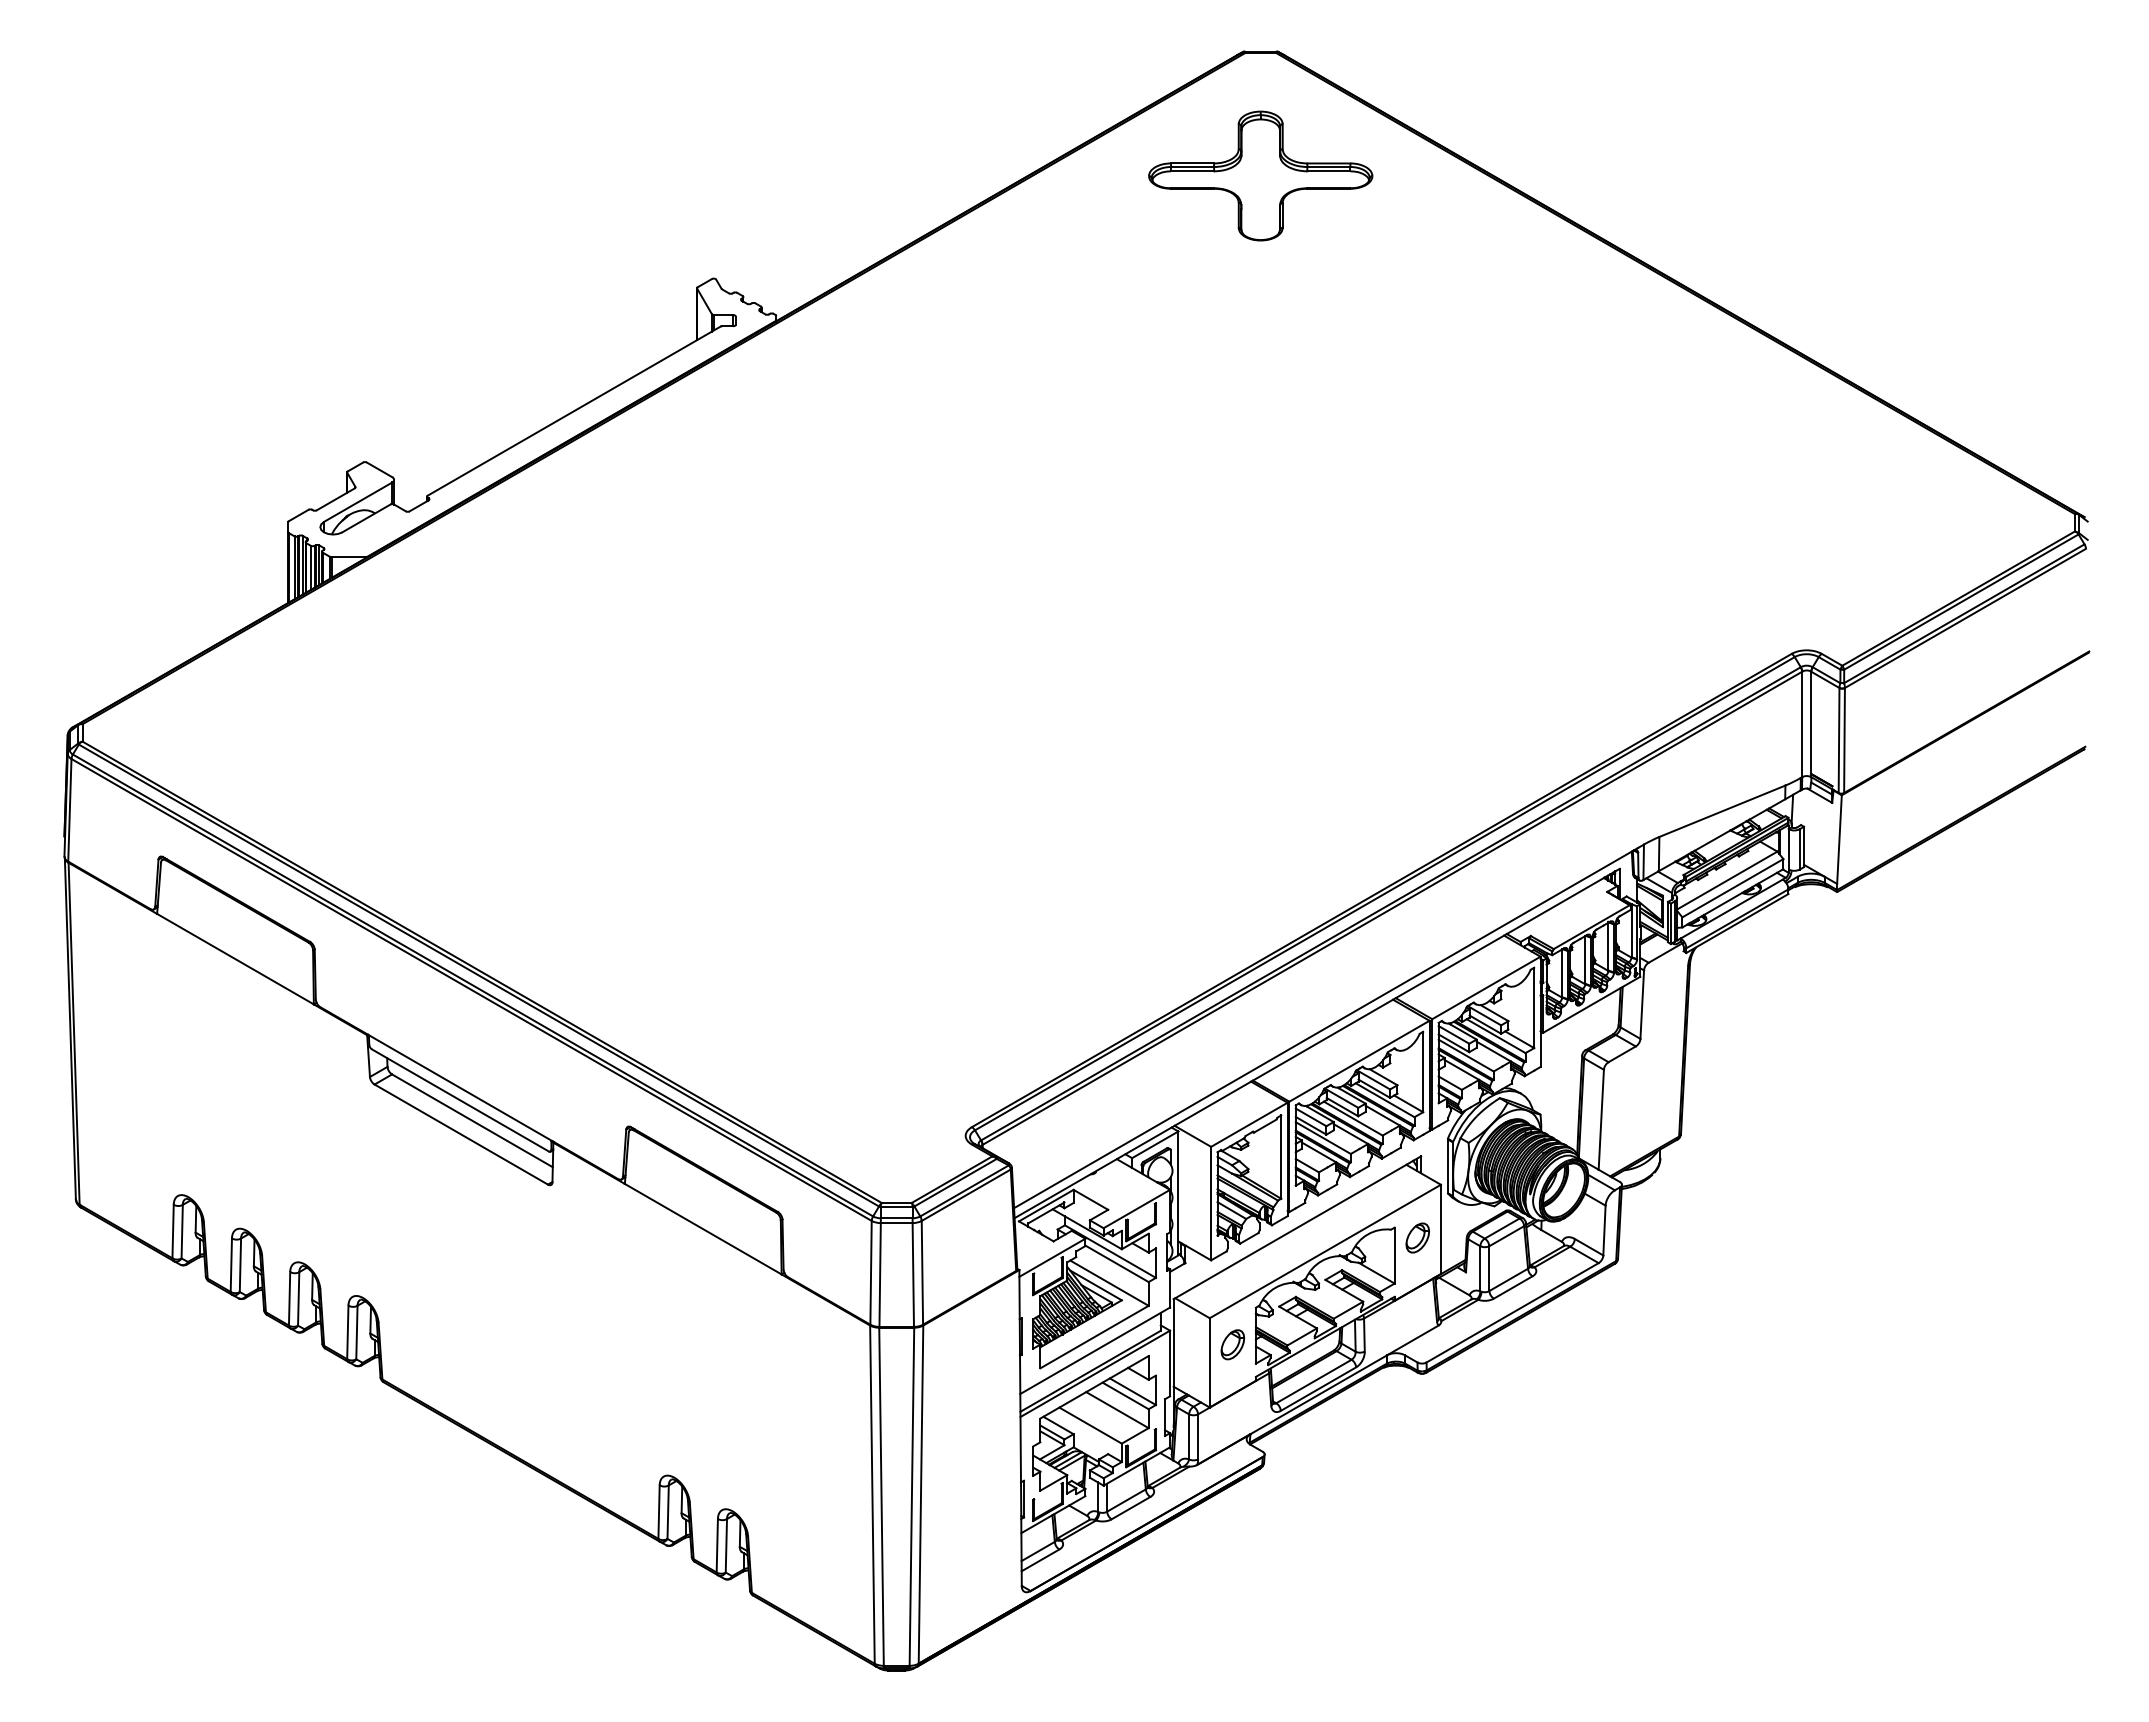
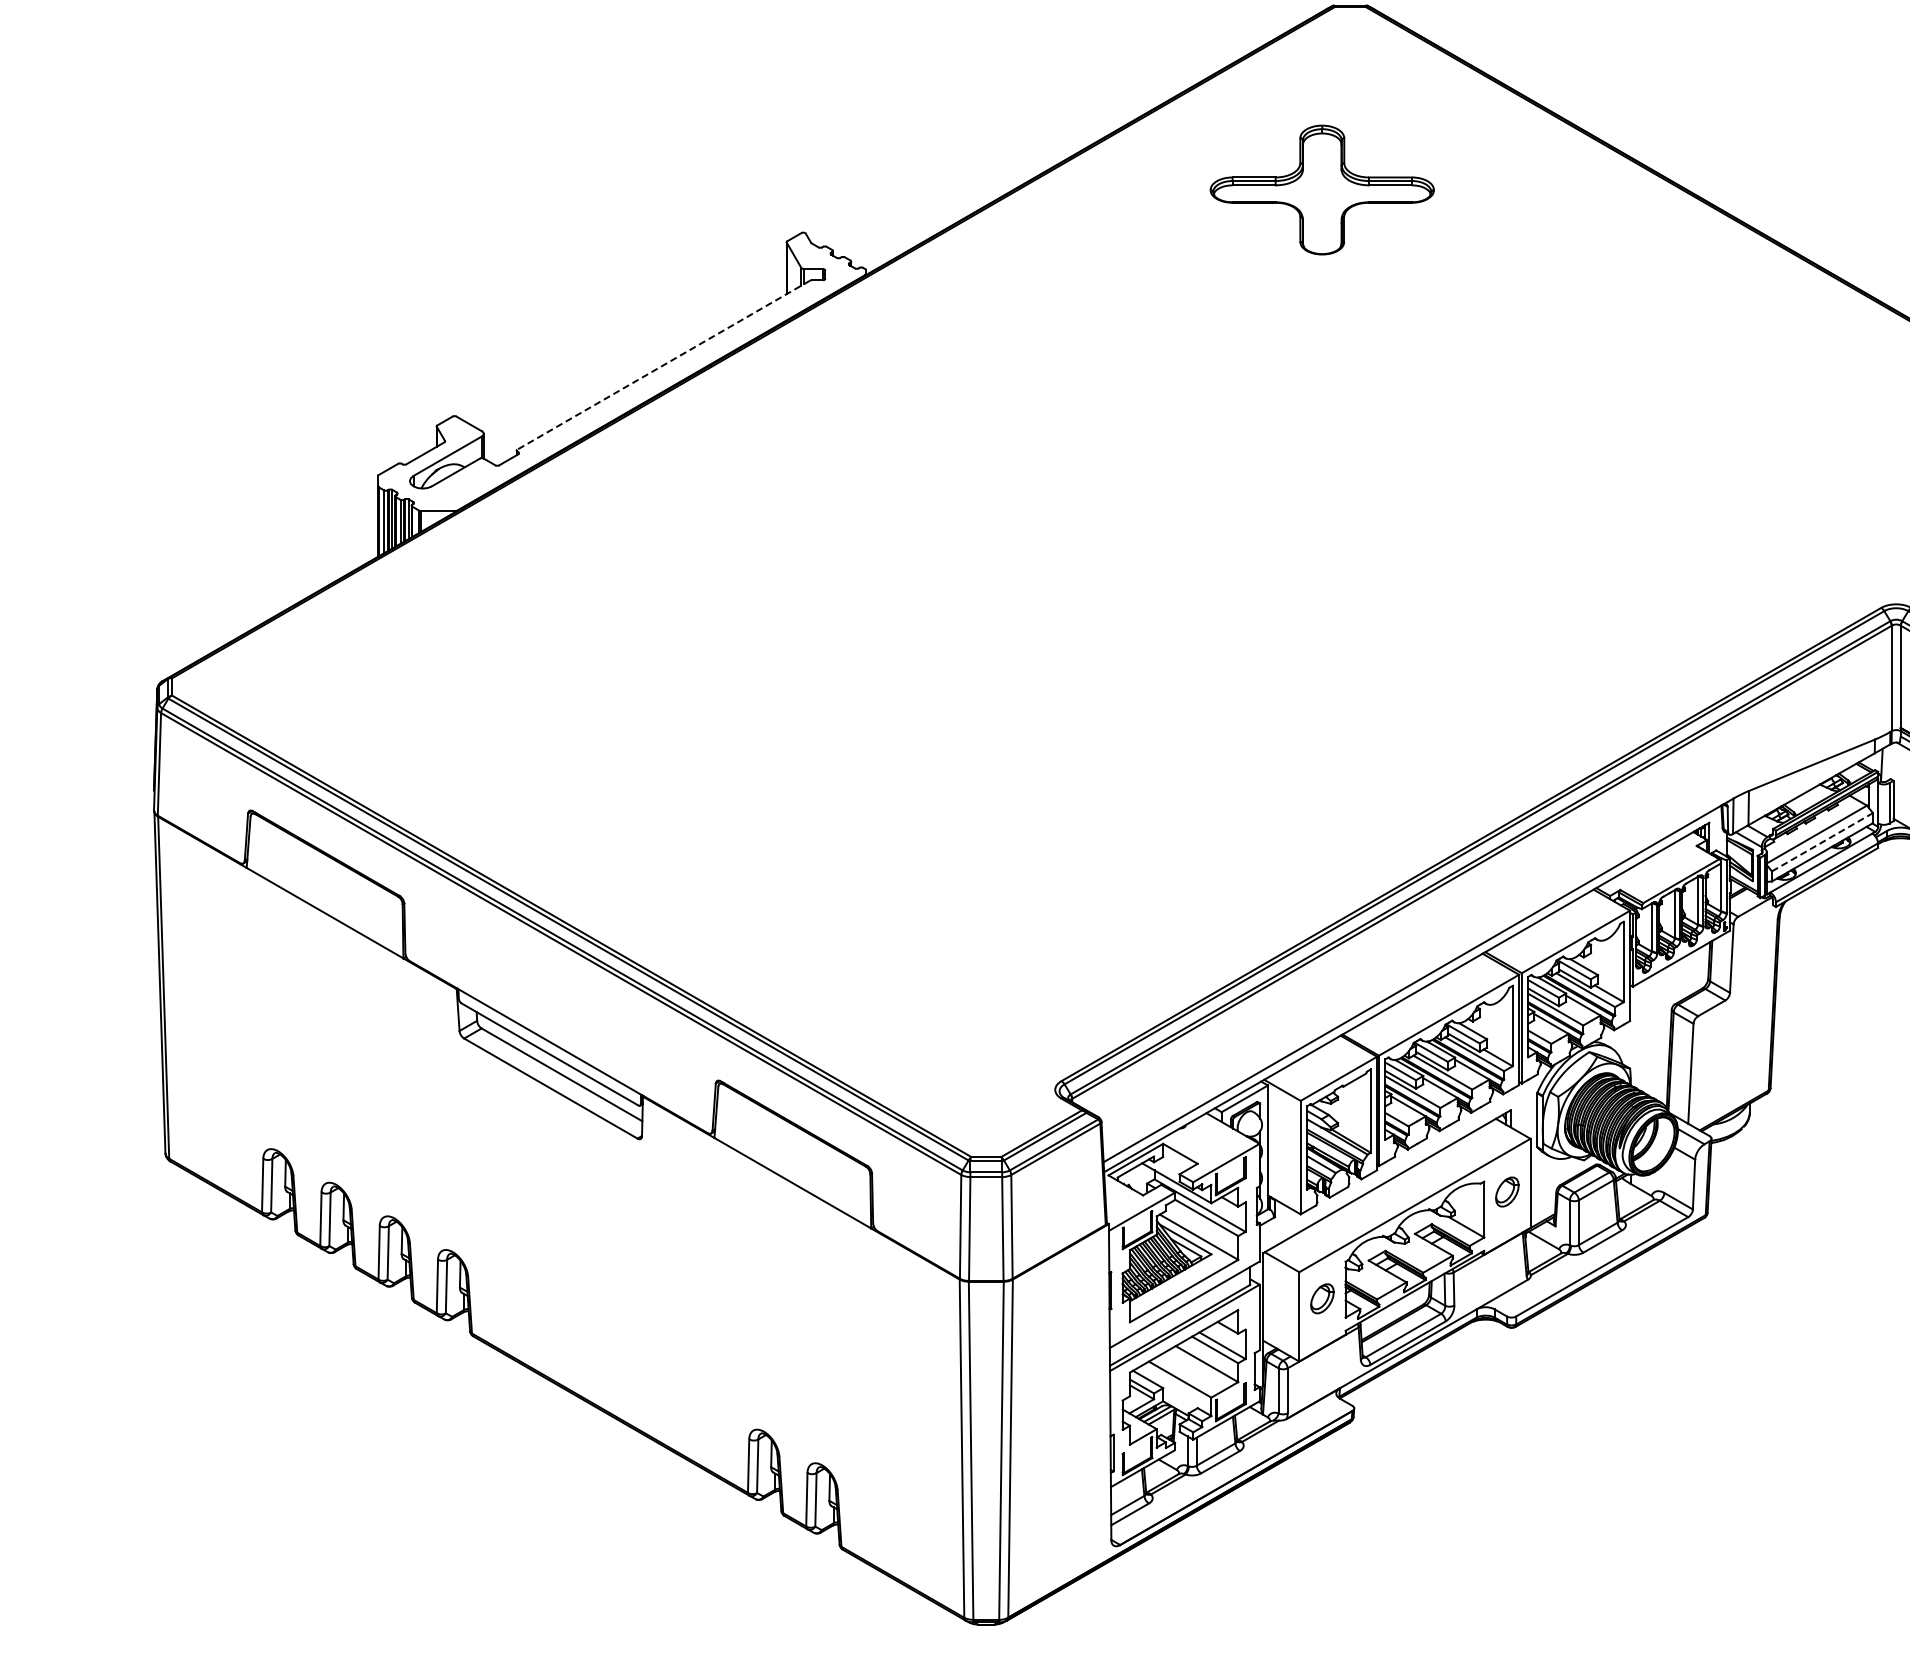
part: (1260, 175) -> (1322, 189), moved
line: (574, 411) -> (664, 365), solid -> dashed
line: (1733, 887) -> (1823, 841), solid -> dashed

